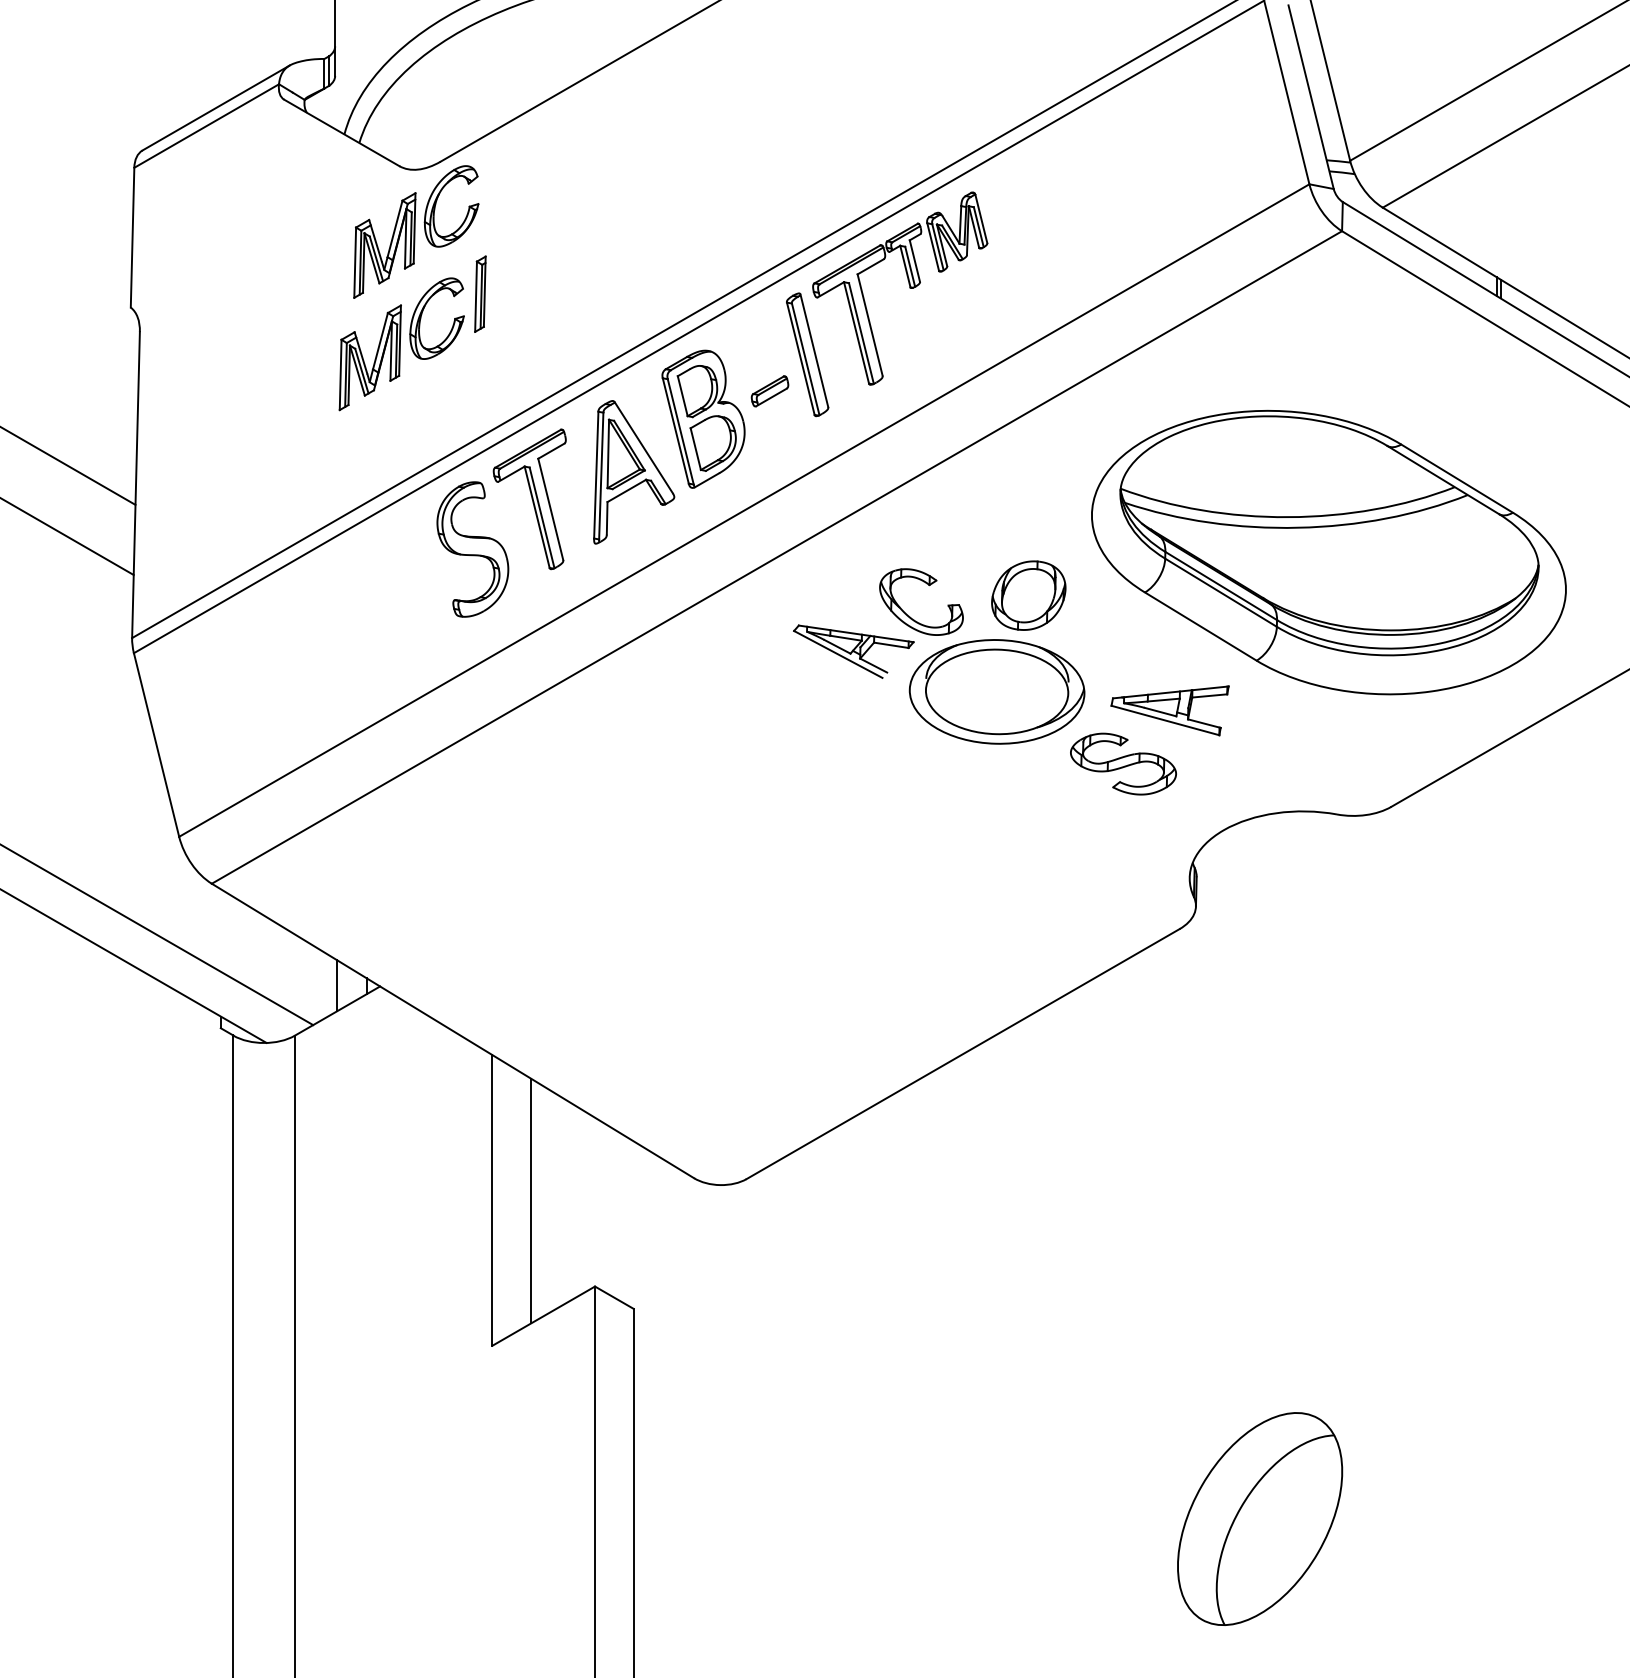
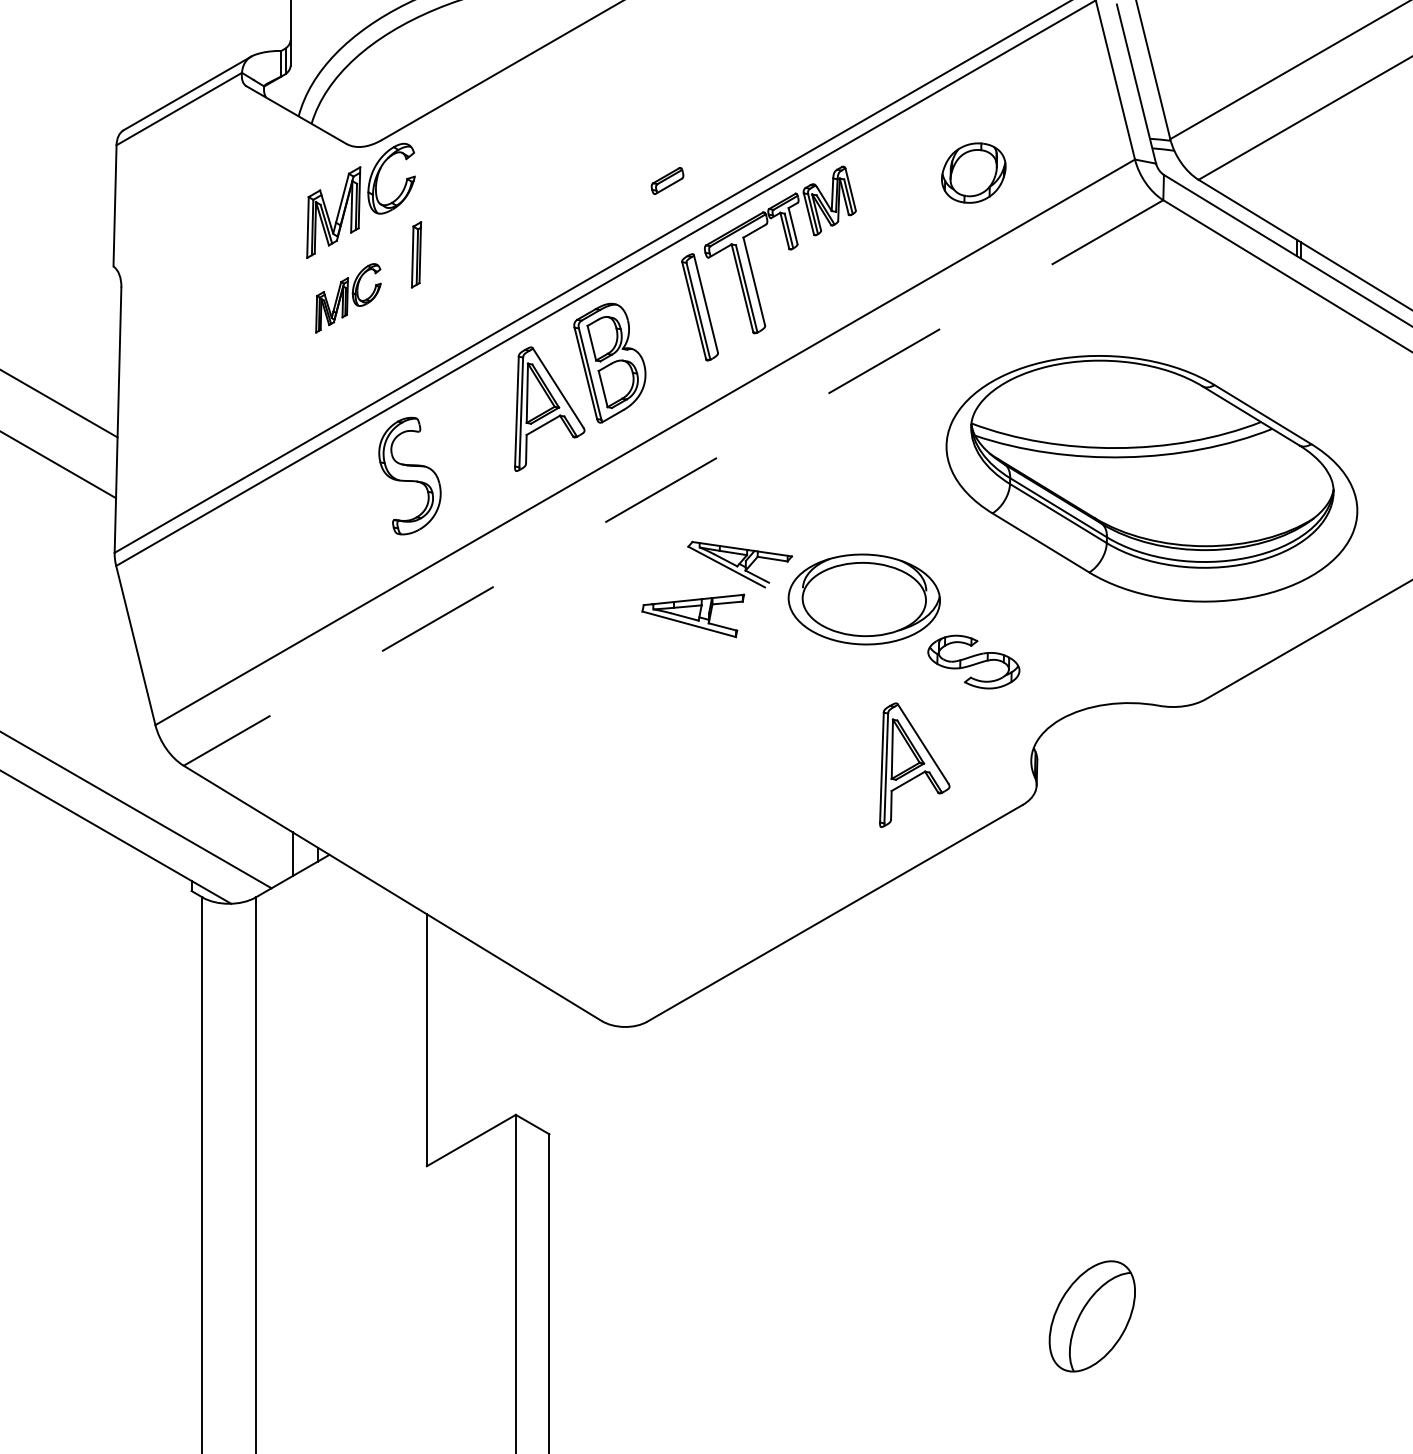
part: (401, 344) -> (348, 298), size x0.6
part: (770, 390) -> (667, 180), moved
part: (530, 499) -> (459, 432), removed
line: (776, 558) -> (673, 483), solid -> dashed
part: (928, 585) -> (804, 507), removed
part: (1028, 594) -> (973, 172), moved
part: (1170, 710) -> (693, 615), moved
part: (1054, 882) -> (914, 764), added
line: (531, 1200) -> (460, 1040), removed
part: (1260, 1519) -> (1092, 1316), size x0.6

